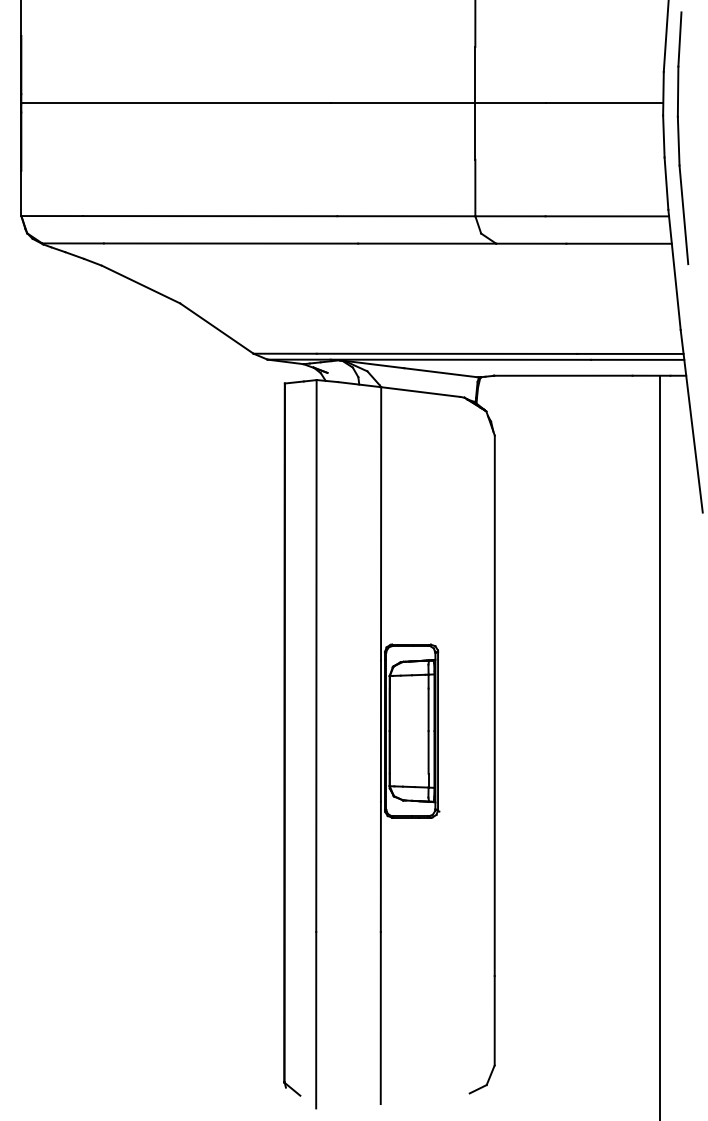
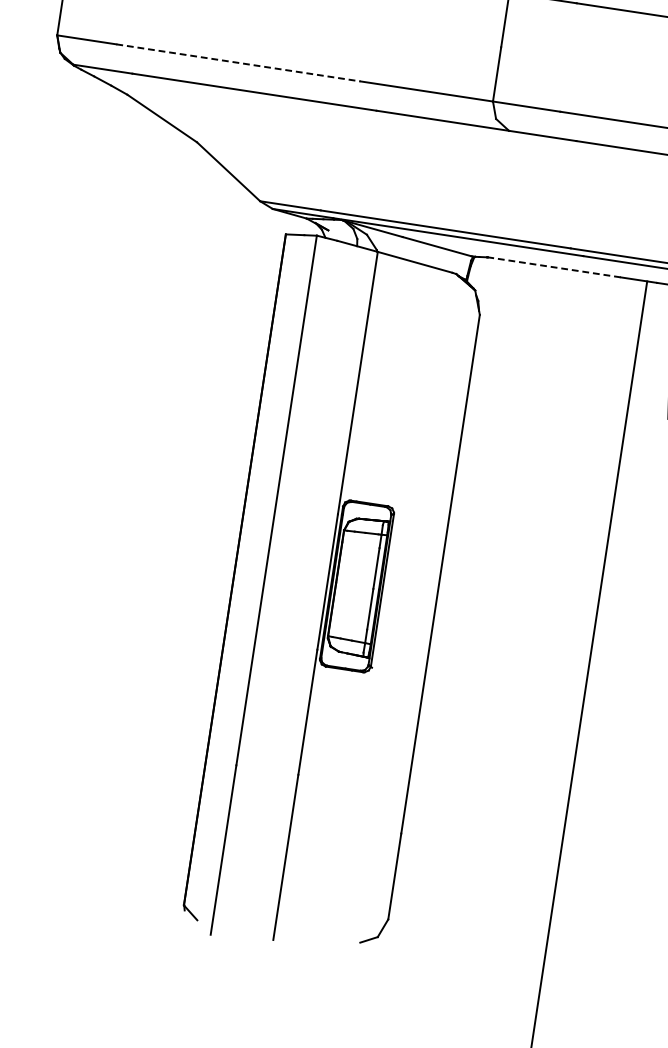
line: (210, 216) -> (238, 63), solid -> dashed
line: (562, 375) -> (553, 266), solid -> dashed

